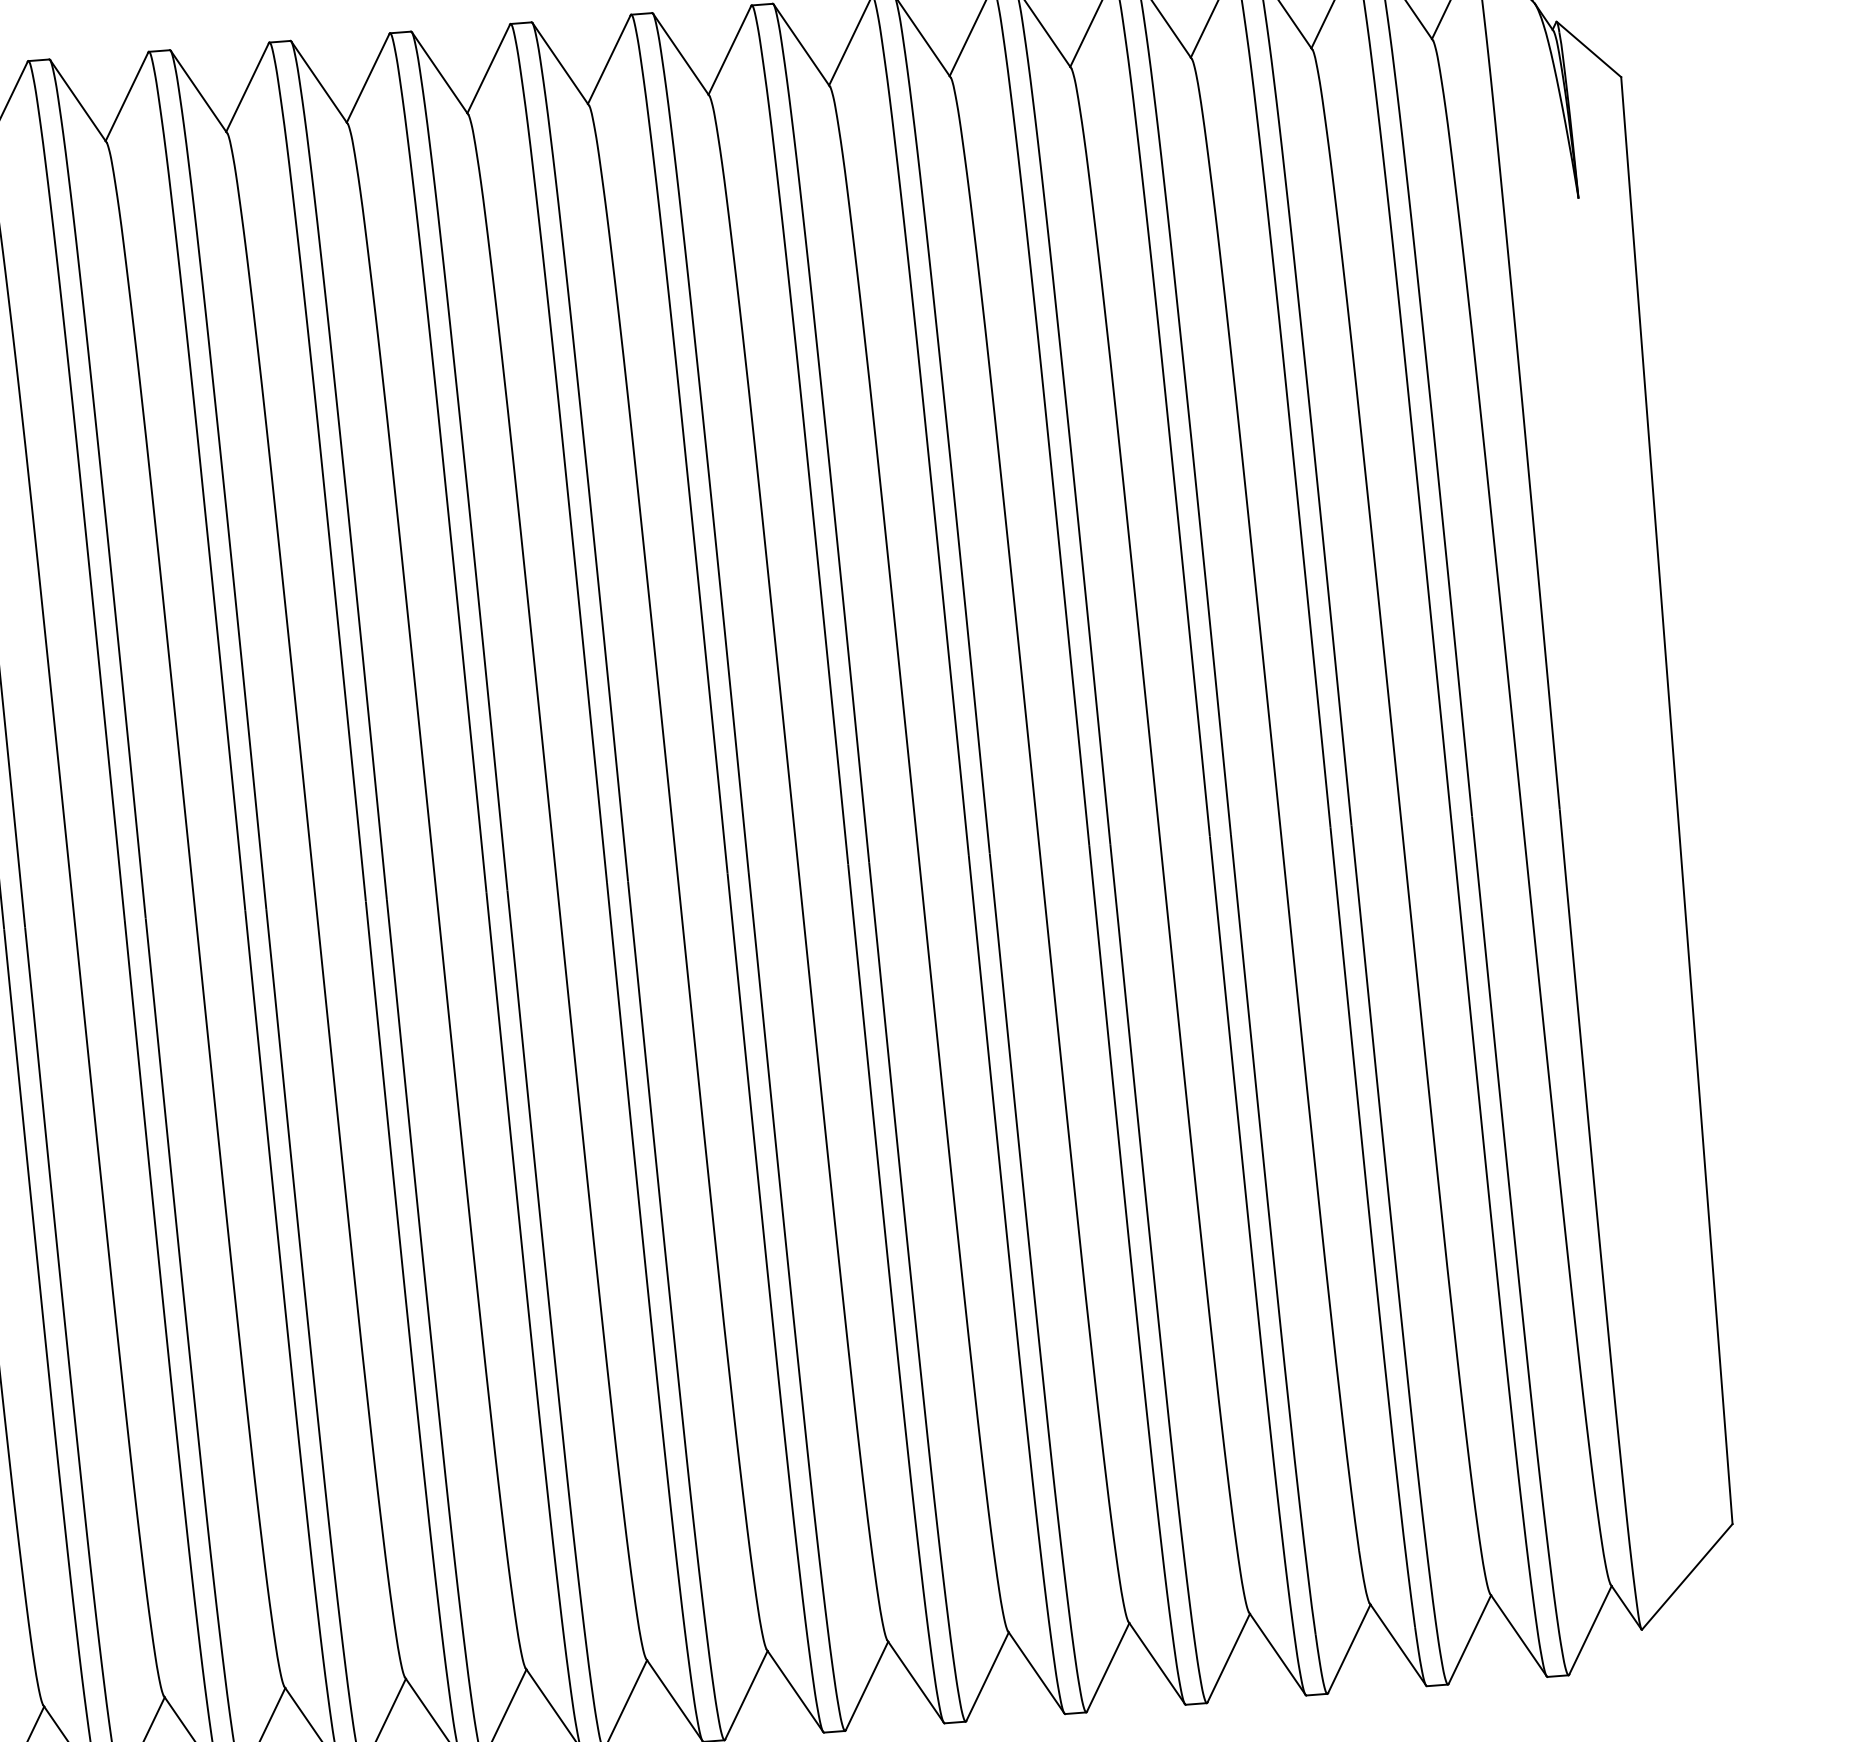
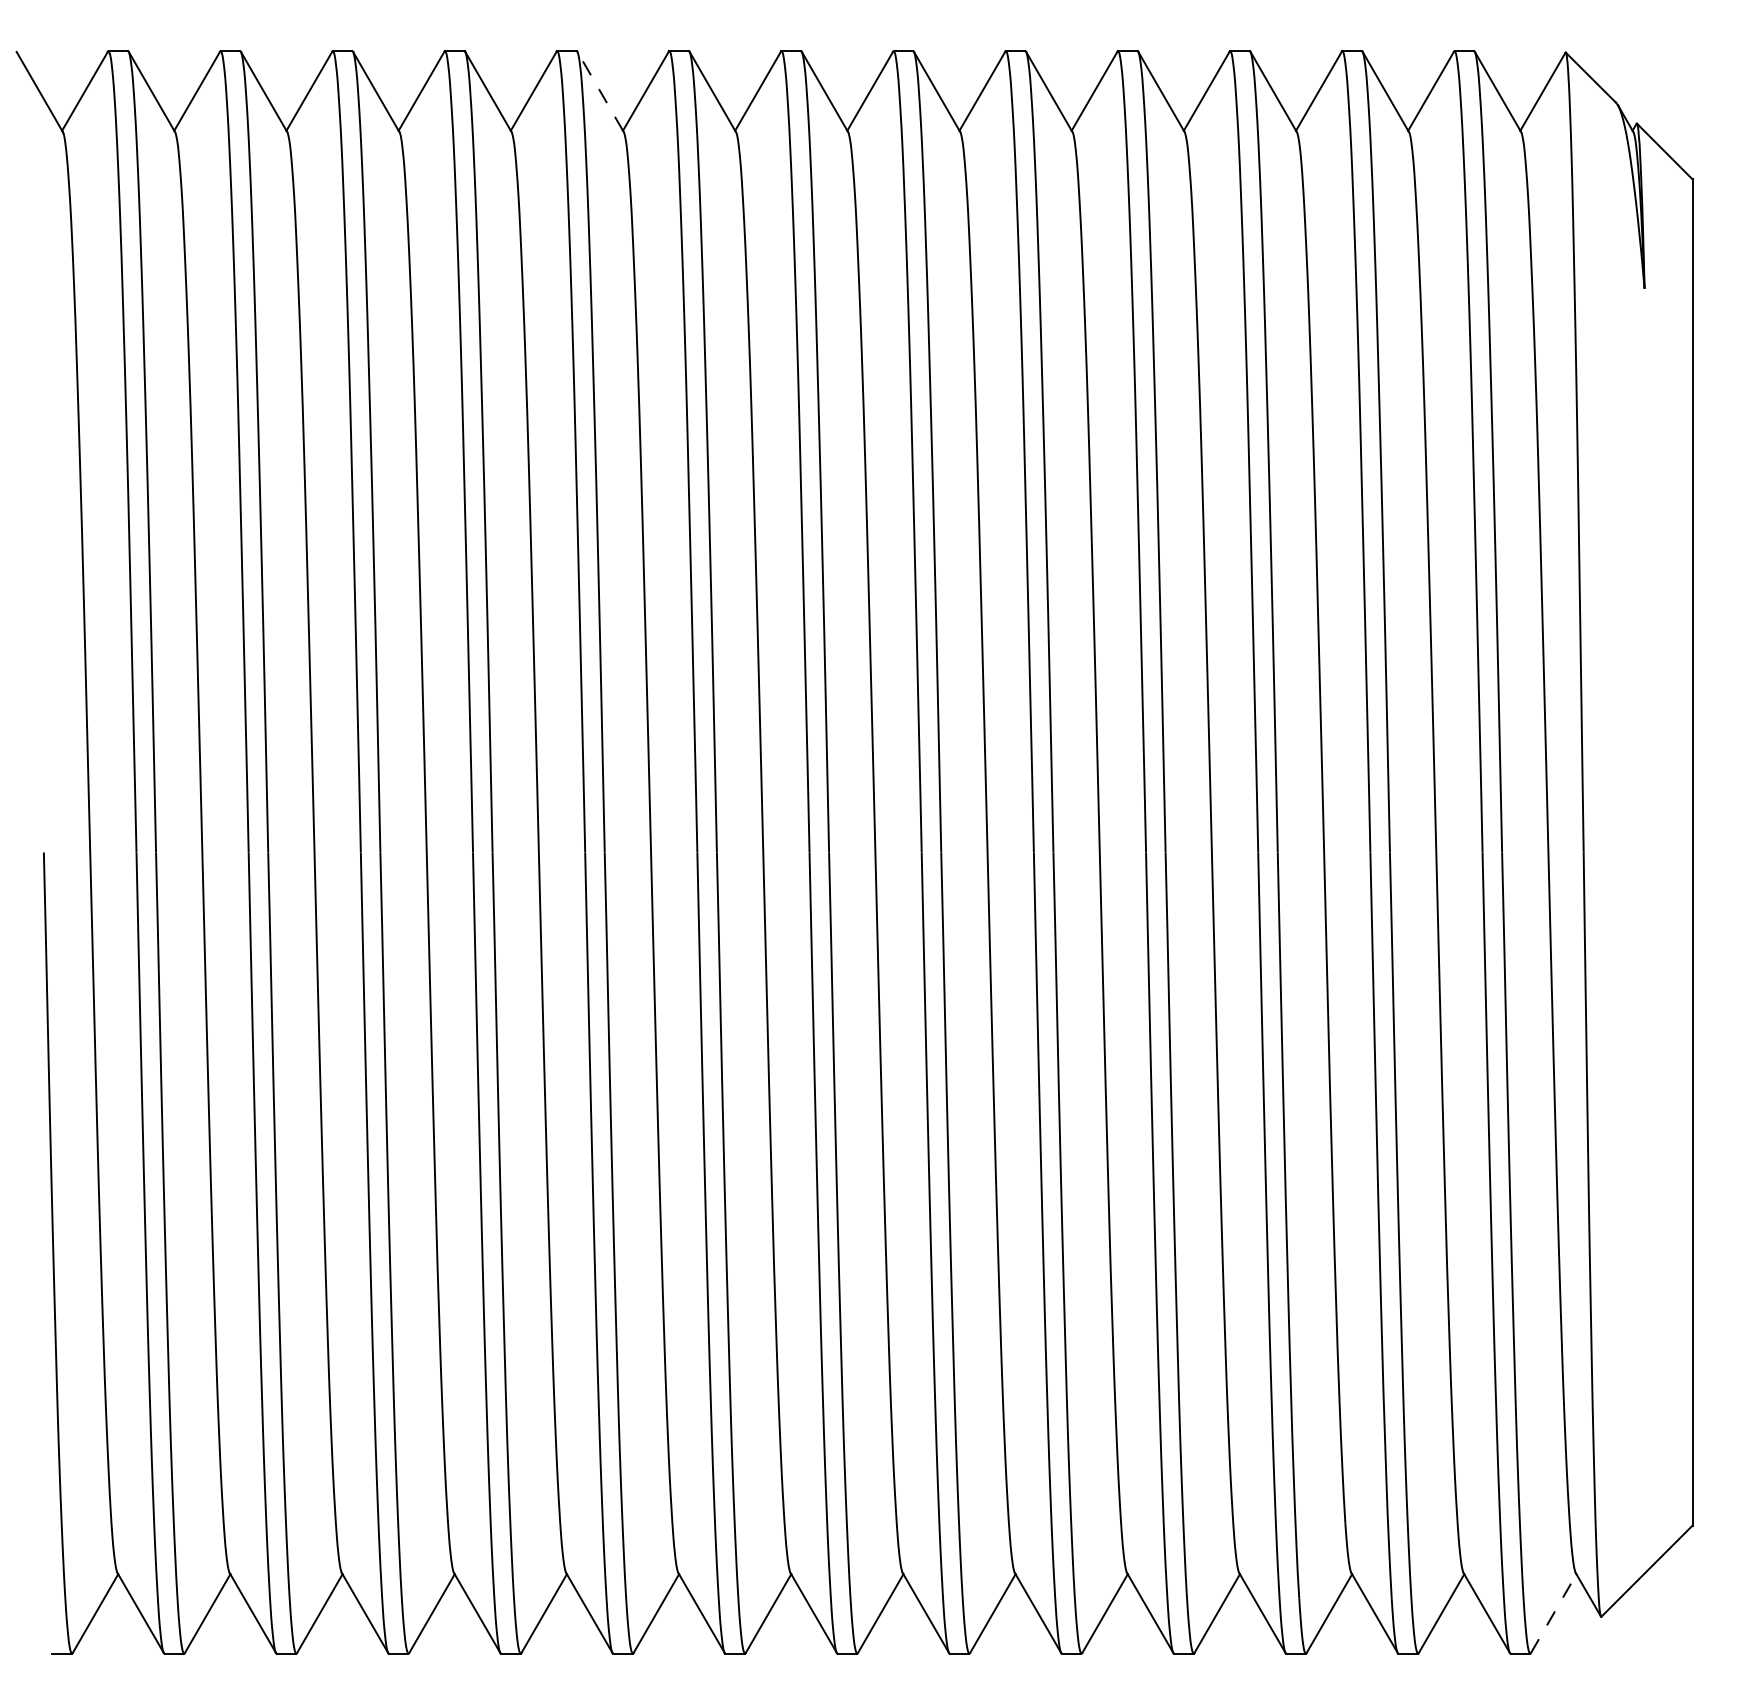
line: (439, 72) -> (600, 91), solid -> dashed
line: (1590, 1630) -> (1553, 1613), solid -> dashed

